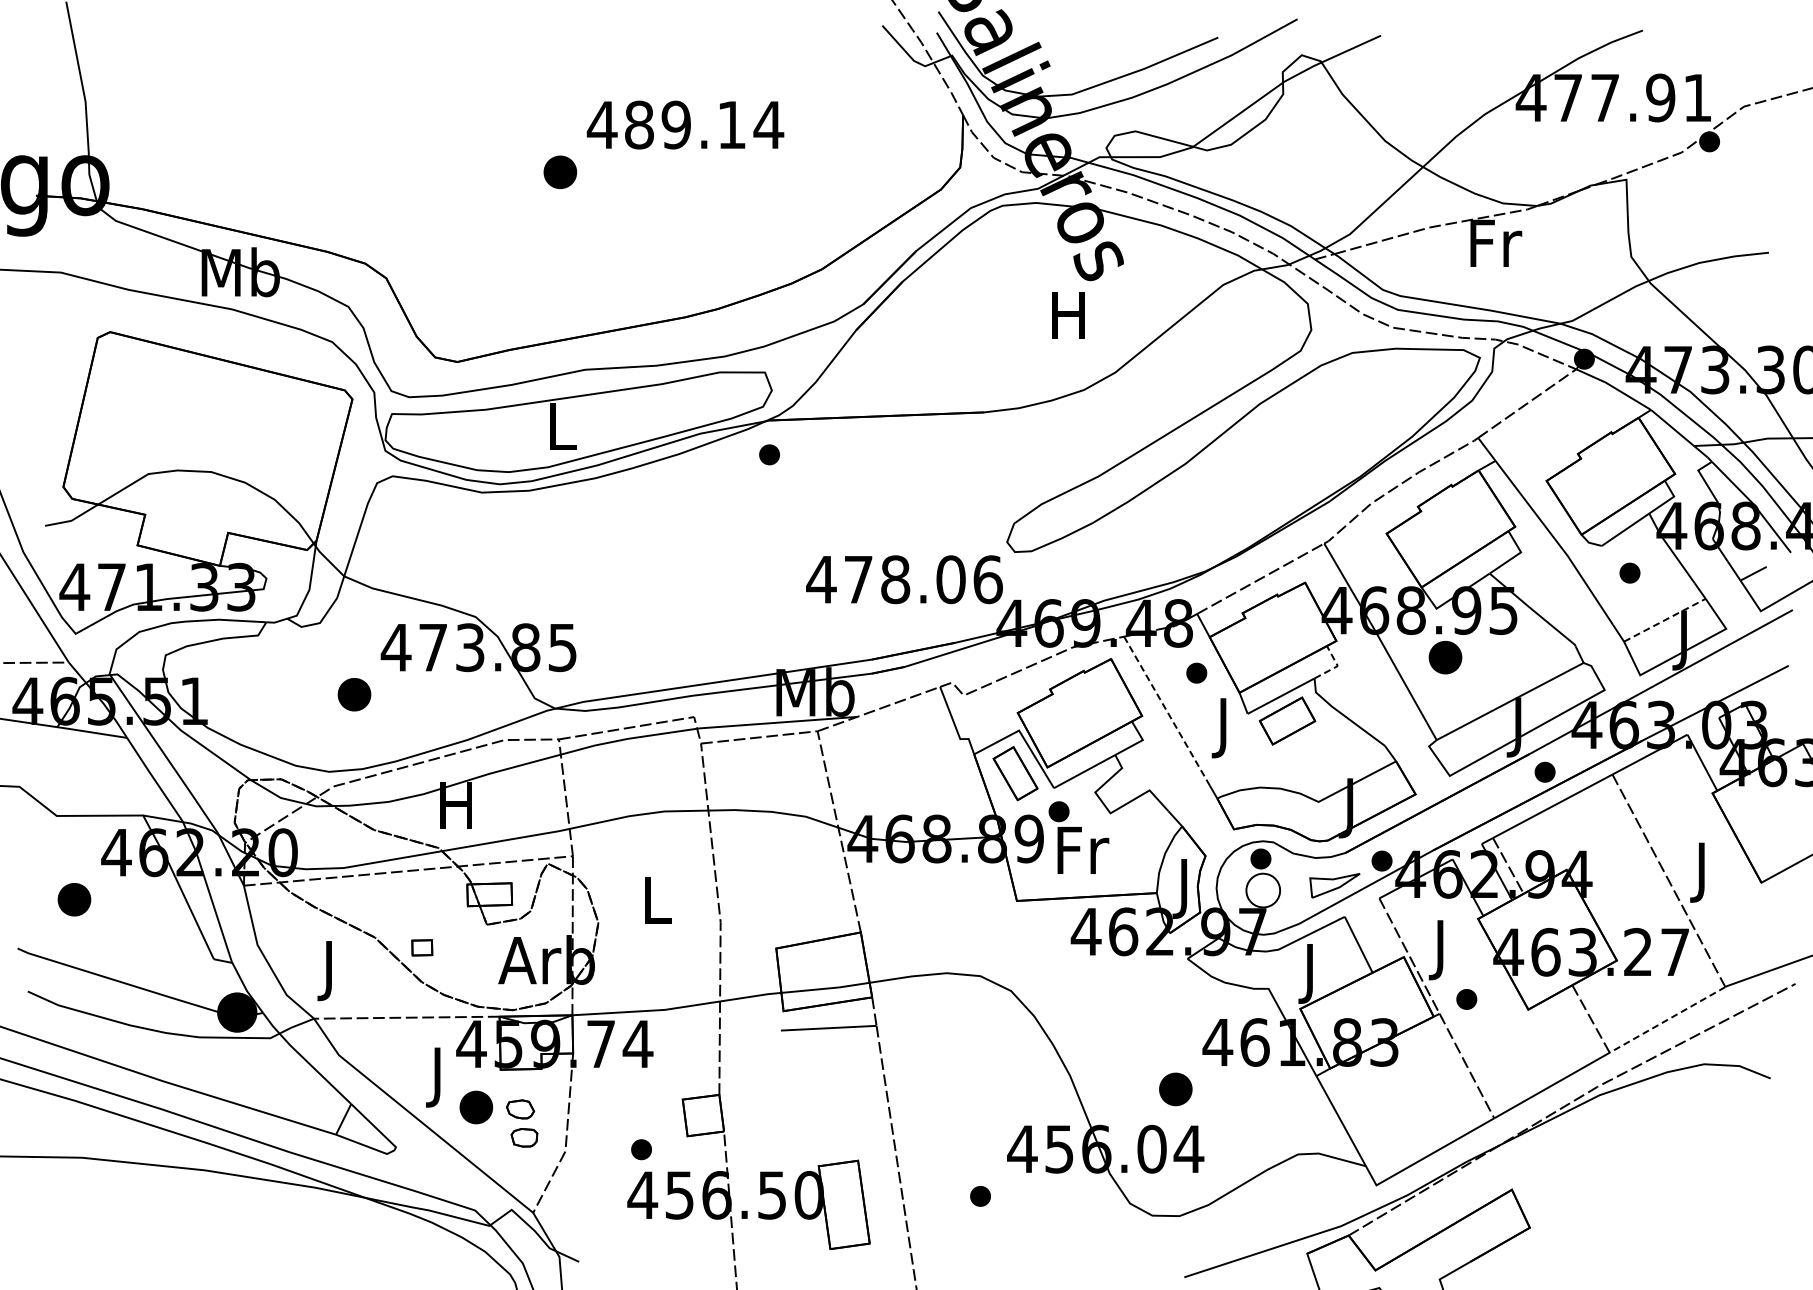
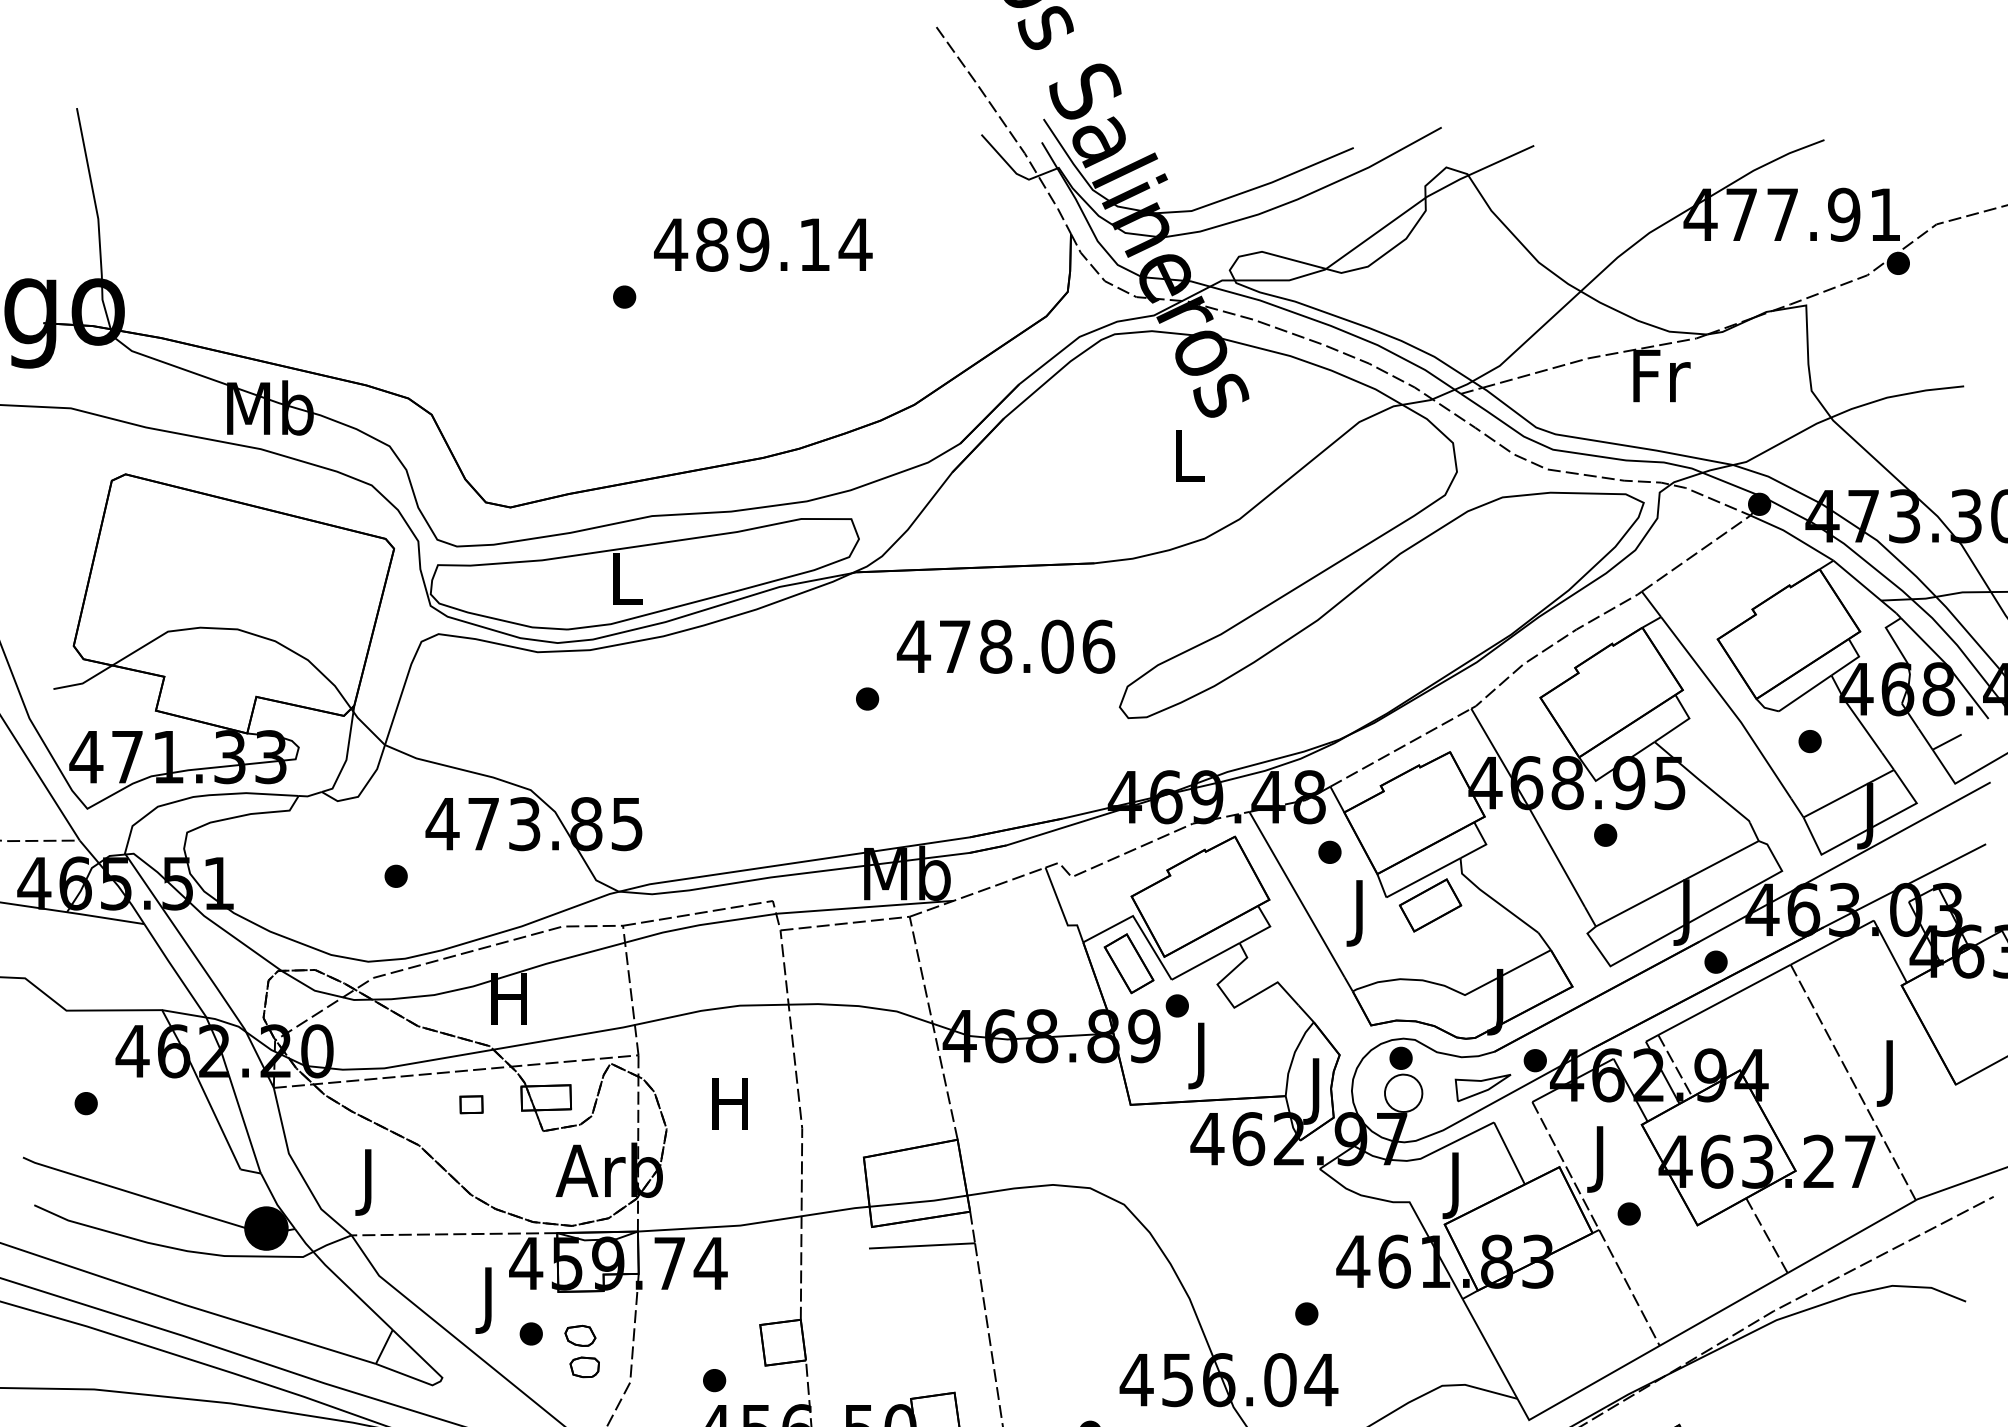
part: (560, 171) -> (624, 296), size x0.62
text: (1068, 315) -> (1187, 455), H -> L
part: (769, 454) -> (867, 698), moved
text: (904, 579) -> (1006, 646), moved
line: (1665, 620) -> (1849, 793), dashed -> solid
part: (1445, 657) -> (1605, 834), size x0.62
line: (1336, 666) -> (1484, 844), dashed -> solid
part: (353, 694) -> (395, 876), size x0.62
line: (1167, 711) -> (1297, 894), dashed -> solid
text: (1083, 856) -> (1204, 1055), Fr -> J
part: (74, 899) -> (86, 1103), size x0.62
text: (655, 900) -> (730, 1104), L -> H
part: (422, 947) -> (471, 1104), moved
line: (1667, 1020) -> (1851, 1237), dashed -> solid
part: (1175, 1089) -> (1306, 1313), size x0.62
part: (475, 1107) -> (530, 1333), size x0.62

